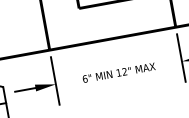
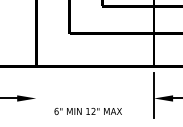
text: (118, 73) -> (87, 111), moved
line: (55, 81) -> (36, 95), removed

